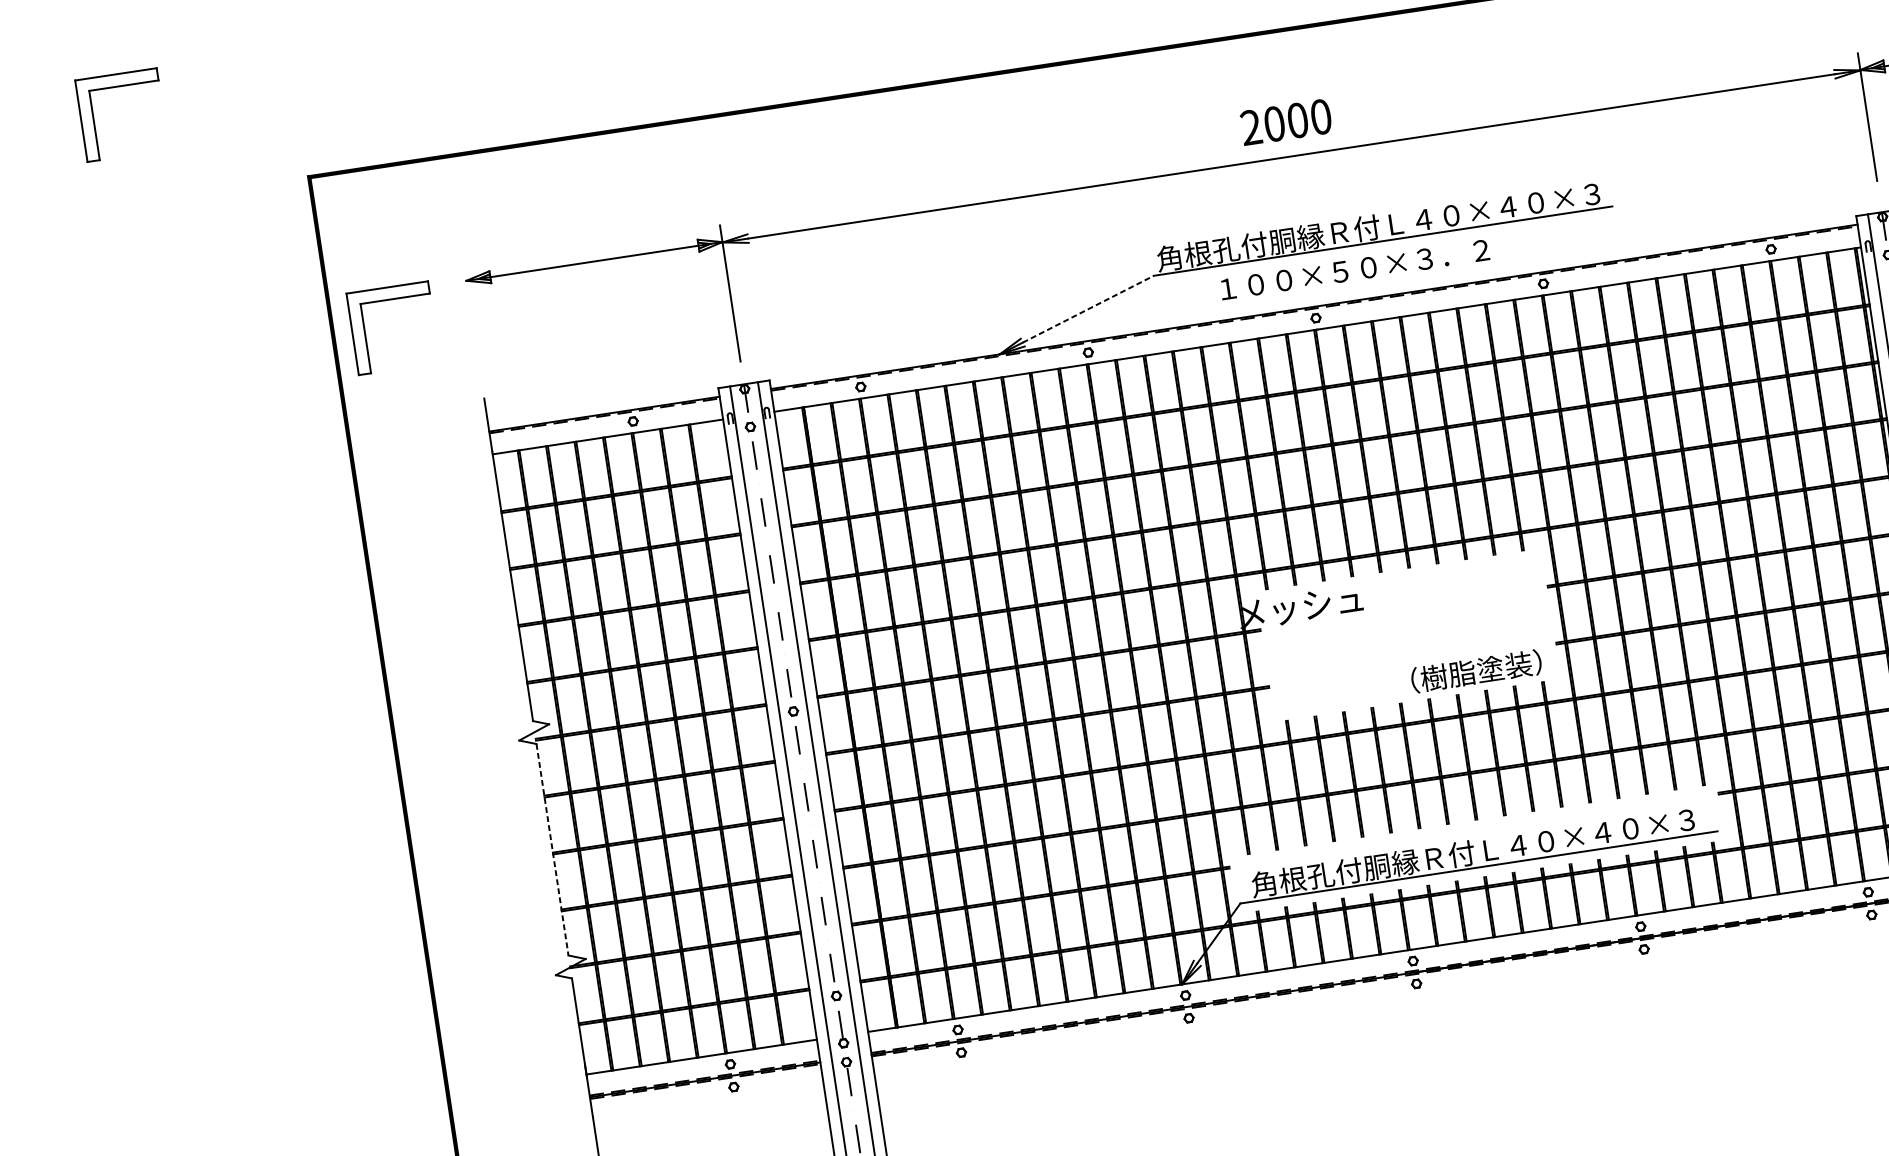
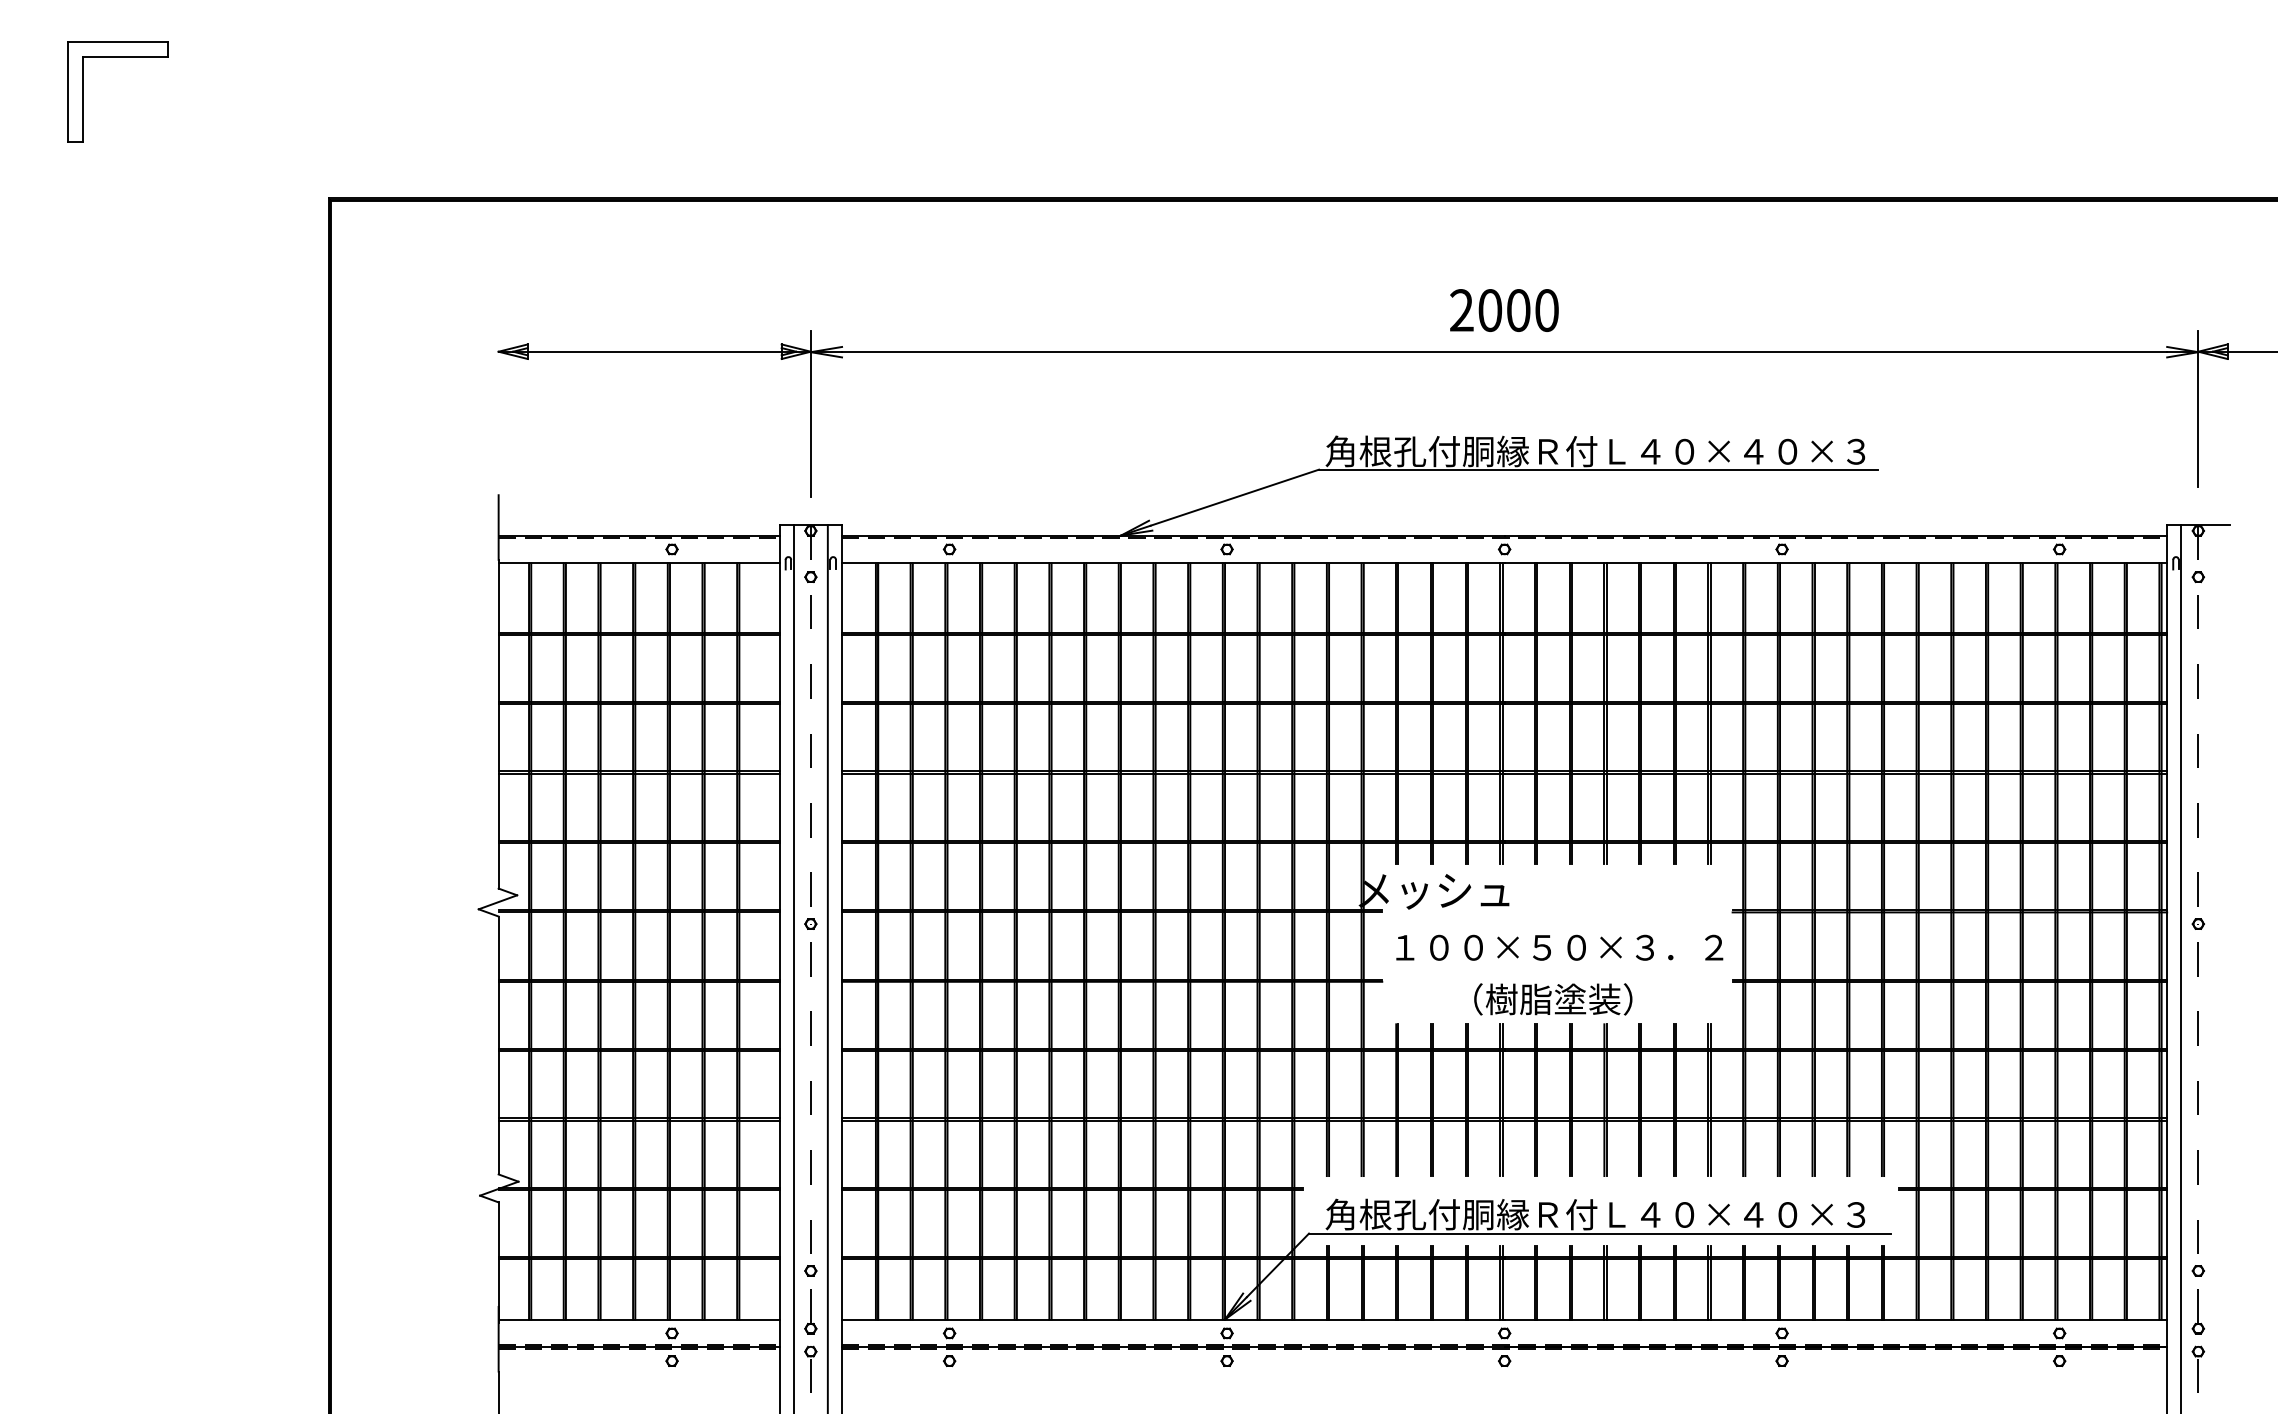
text: (1354, 269) -> (1559, 947), moved
part: (388, 299) -> (402, 360), removed
line: (1088, 309) -> (1234, 497), dashed -> solid
text: (1476, 671) -> (1553, 999), moved
line: (552, 849) -> (498, 1045), dashed -> solid

